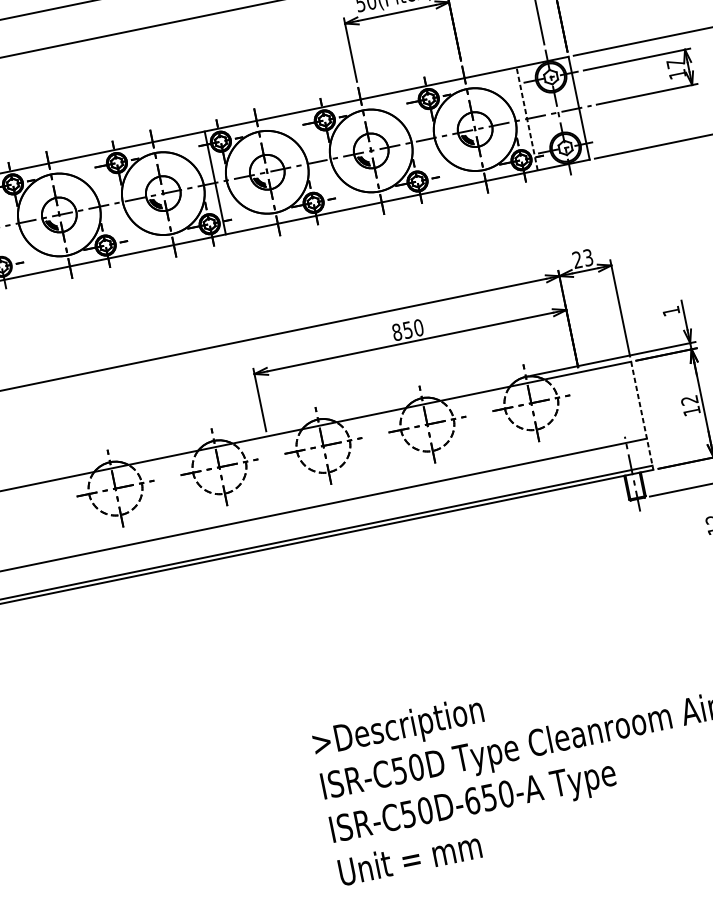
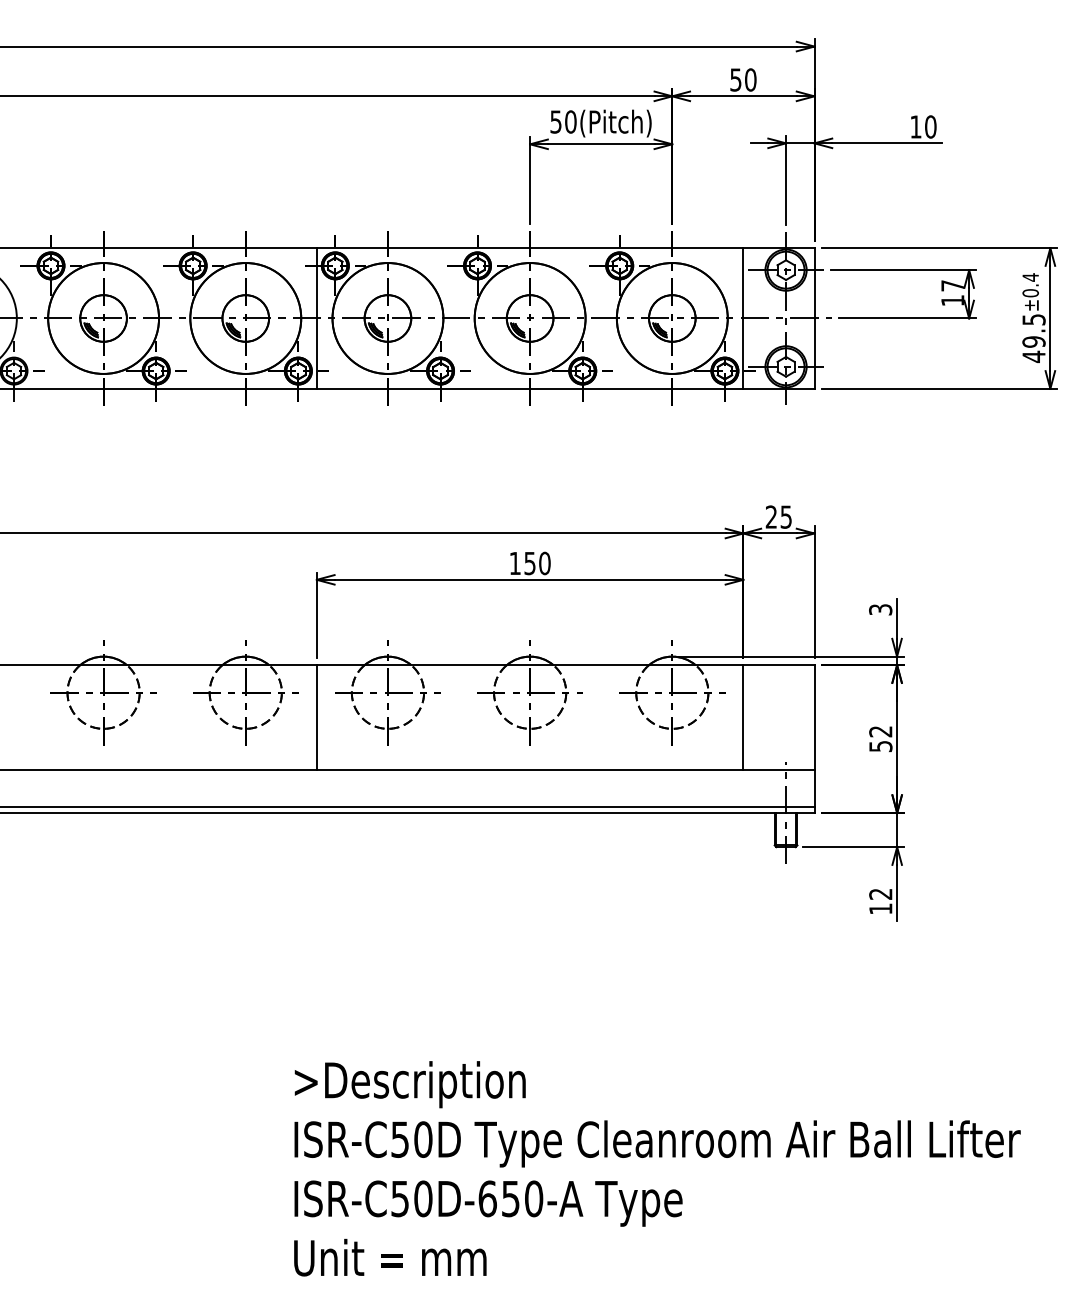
line: (527, 118) -> (743, 318), dashed -> solid
text: (588, 257) -> (786, 516), 23 -> 25
text: (671, 311) -> (880, 609), 1 -> 3
text: (397, 332) -> (515, 563), 850 -> 150
line: (587, 410) -> (743, 717), added
text: (691, 411) -> (880, 746), 12 -> 52
line: (642, 416) -> (814, 739), dashed -> solid
line: (274, 474) -> (316, 717), added

